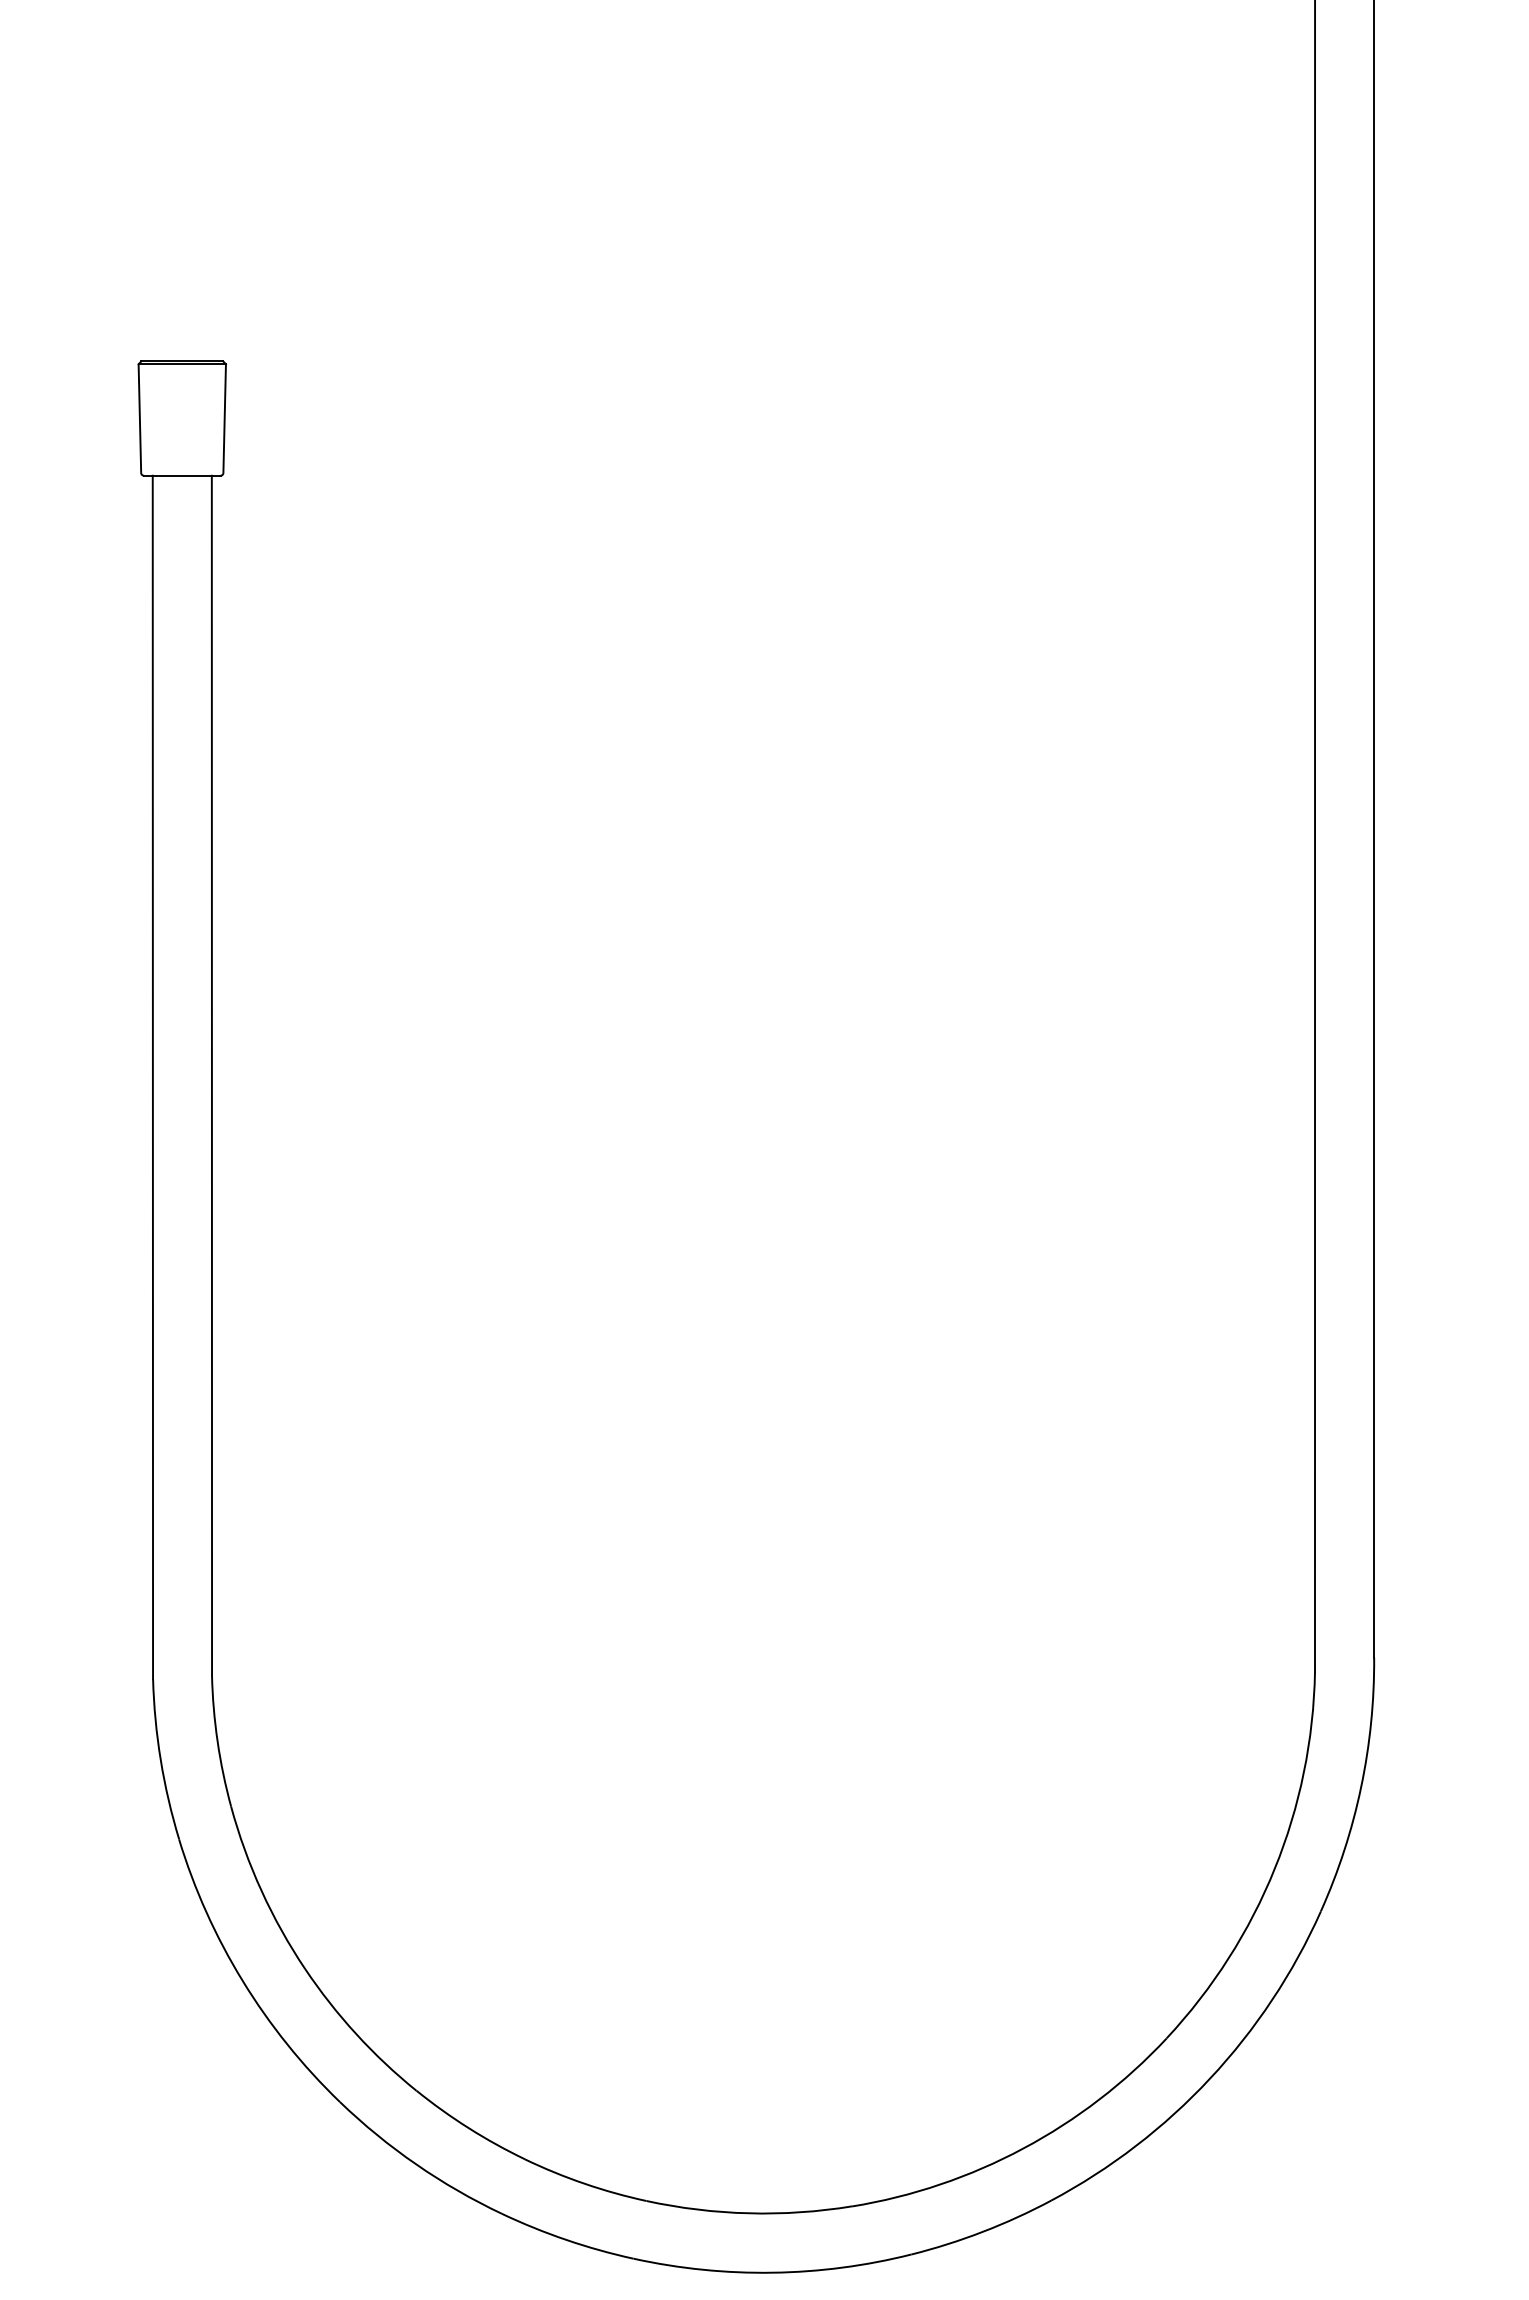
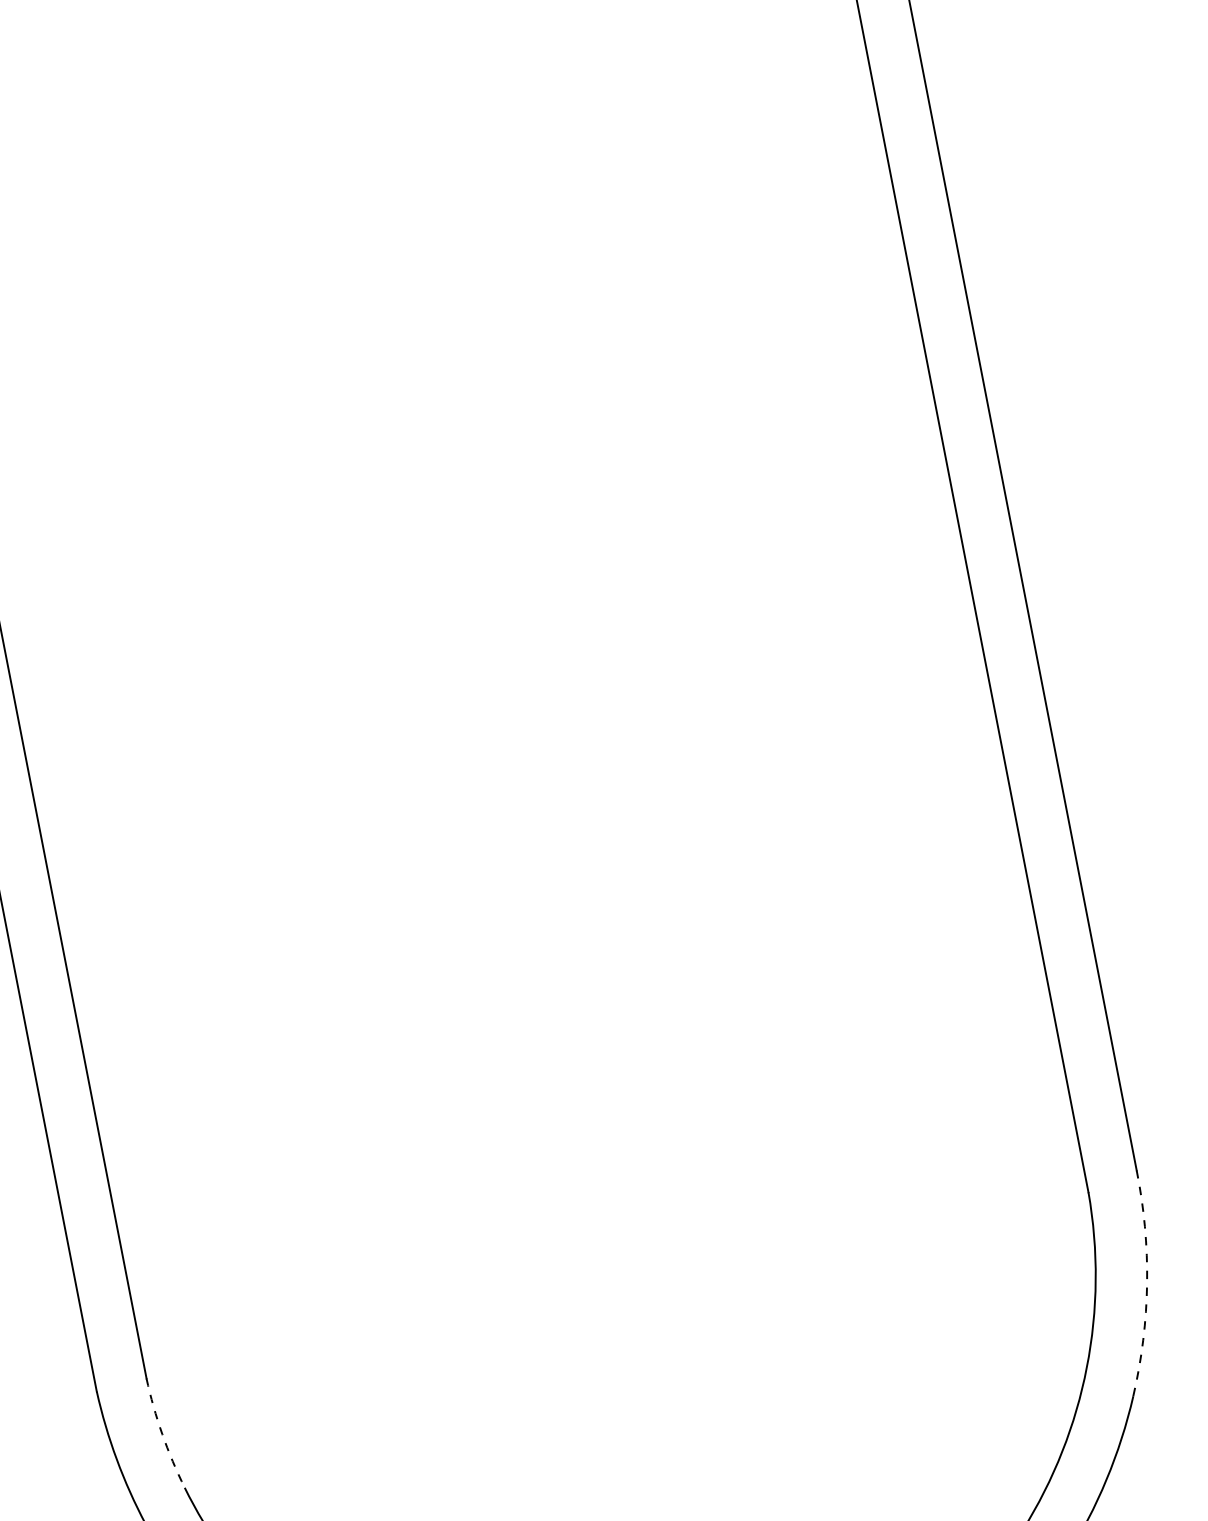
arc: (217, 1741) -> (162, 1434), solid -> dashed
arc: (1361, 1787) -> (1147, 1283), solid -> dashed

